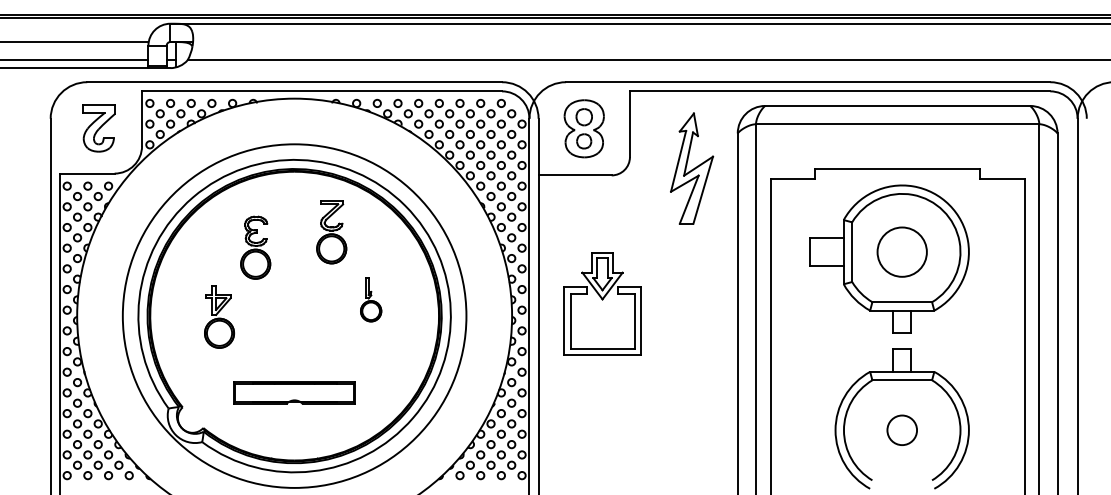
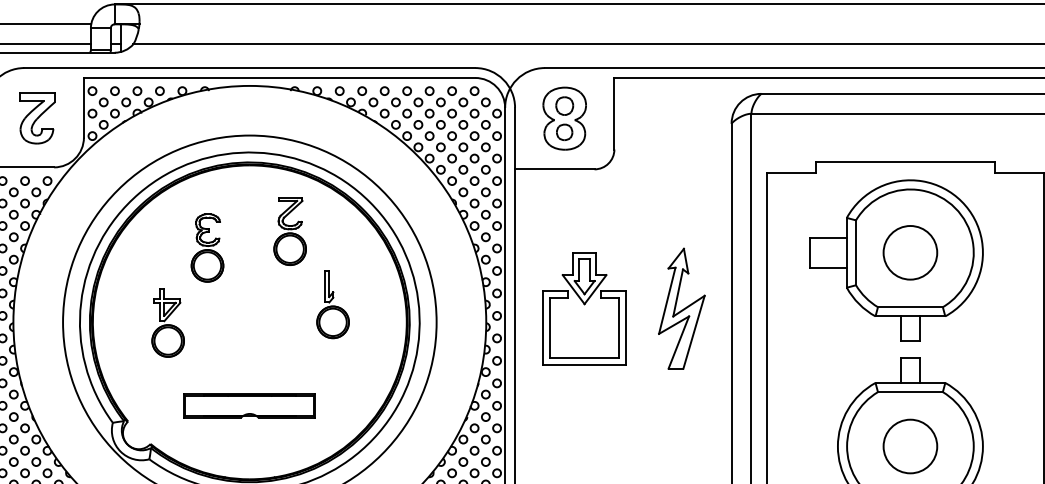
part: (692, 168) -> (682, 308), moved
part: (370, 299) -> (332, 304), size x1.43
circle: (901, 430) -> (909, 446), size x1.67

